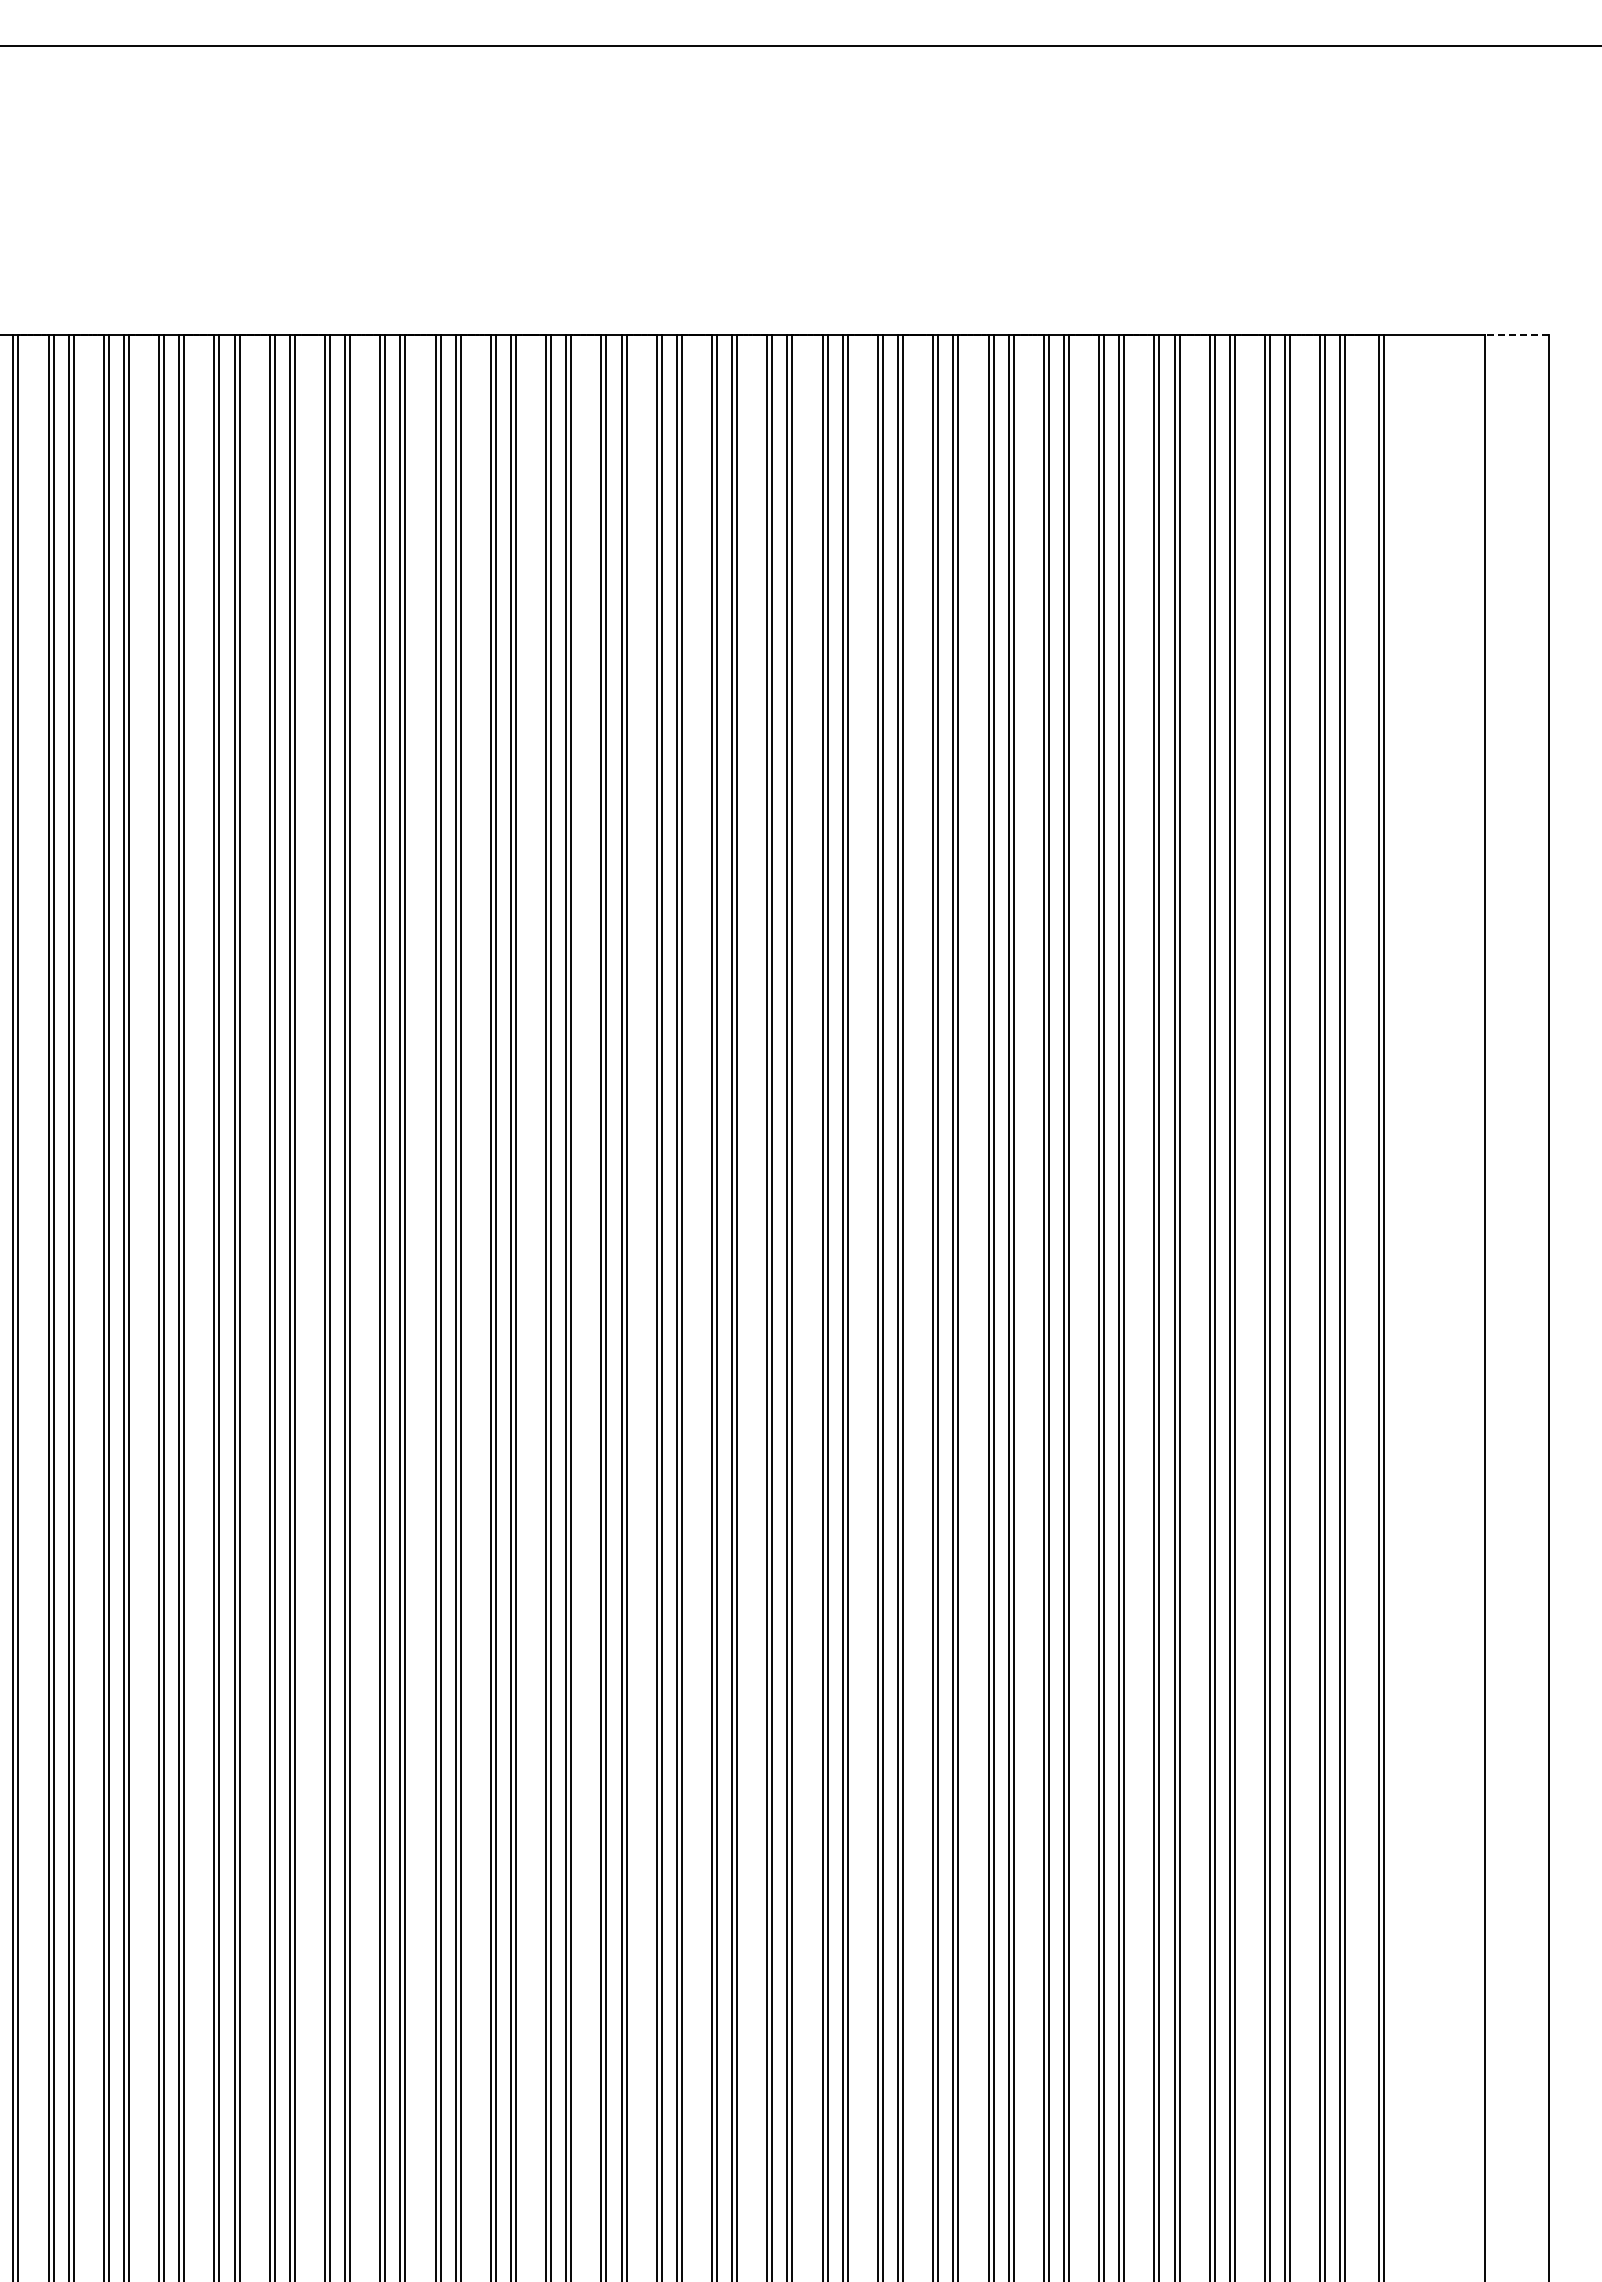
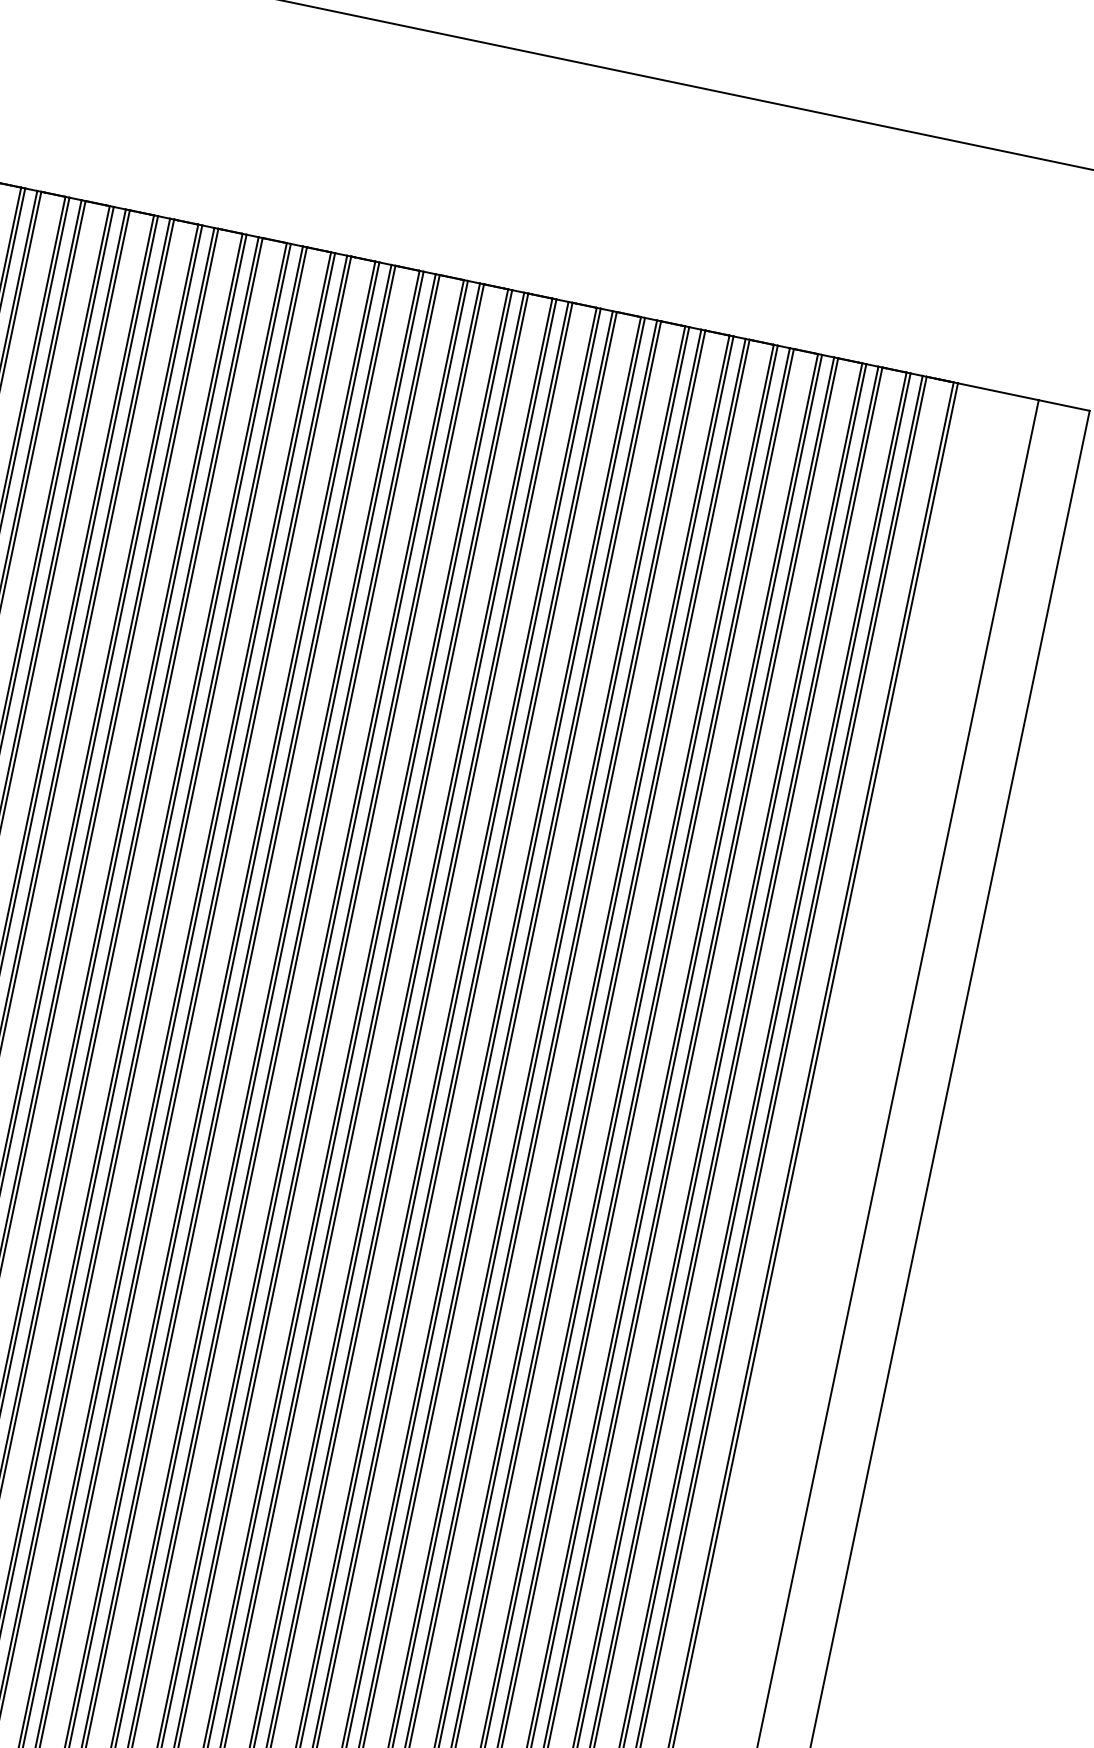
line: (1517, 334) -> (1064, 405), dashed -> solid

